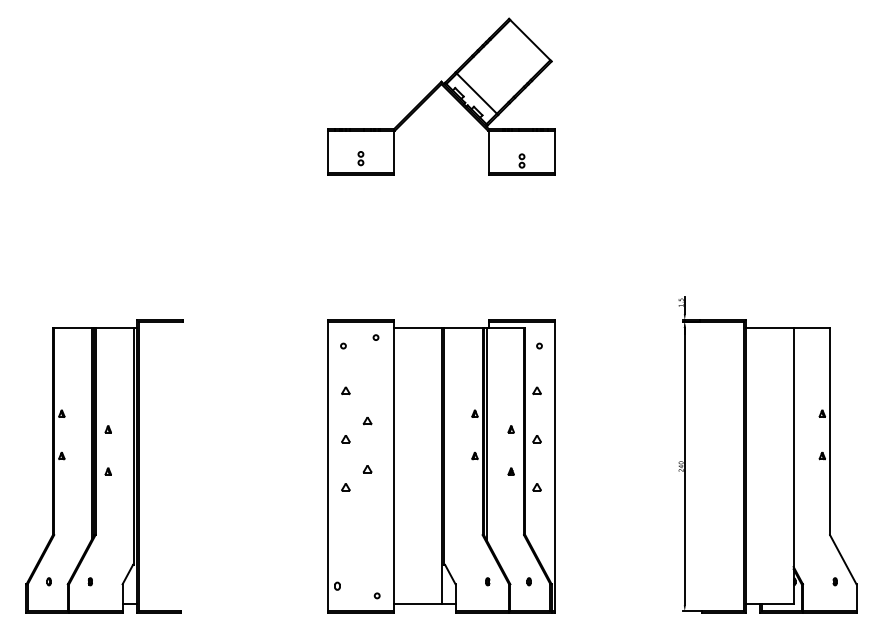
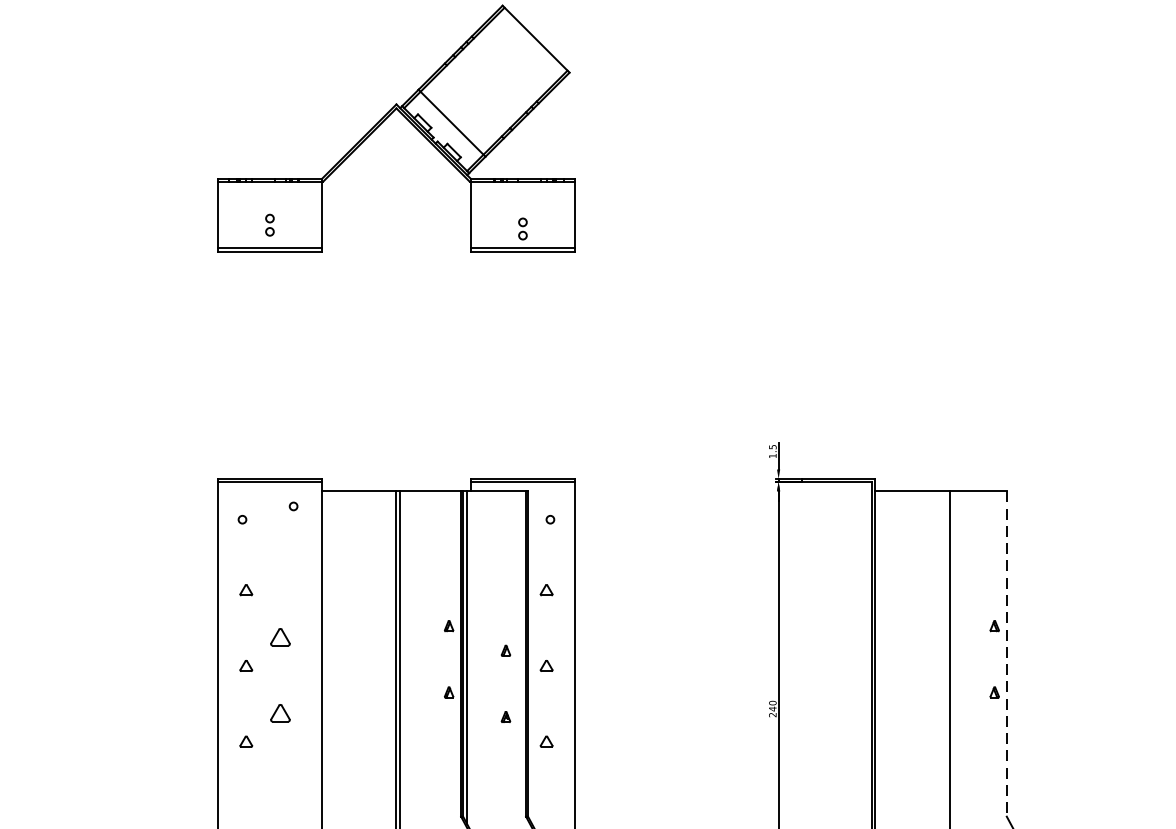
part: (367, 421) -> (280, 638), size x1.6
line: (830, 431) -> (1007, 653), solid -> dashed
part: (367, 469) -> (280, 713), size x1.6

